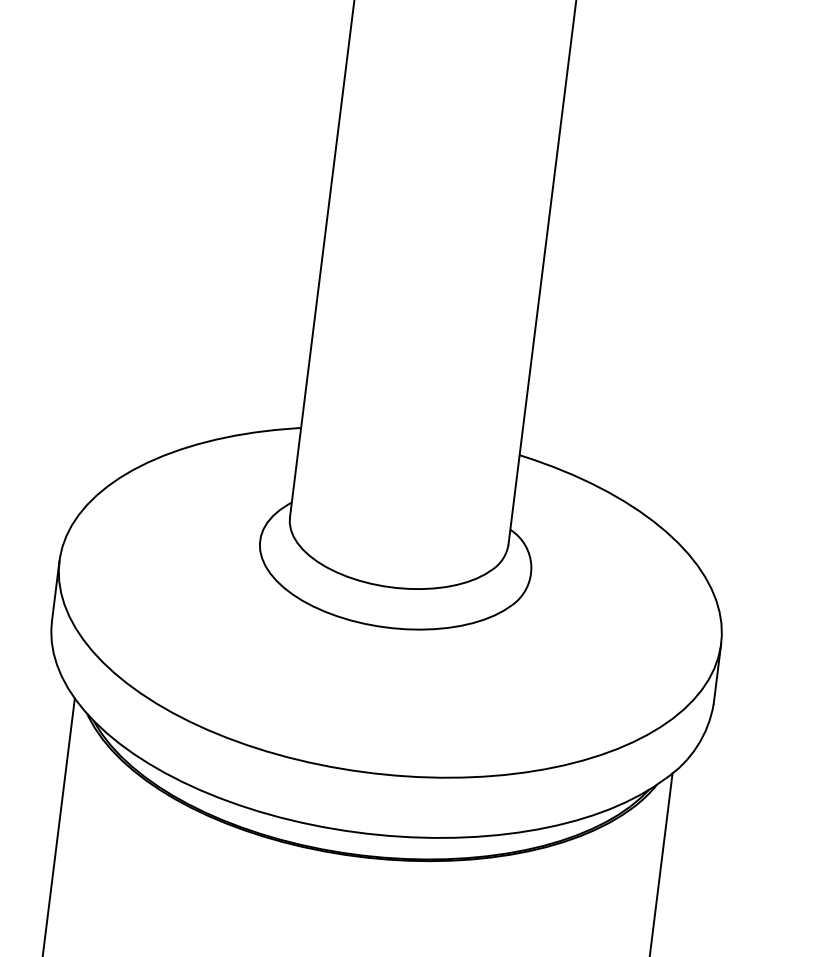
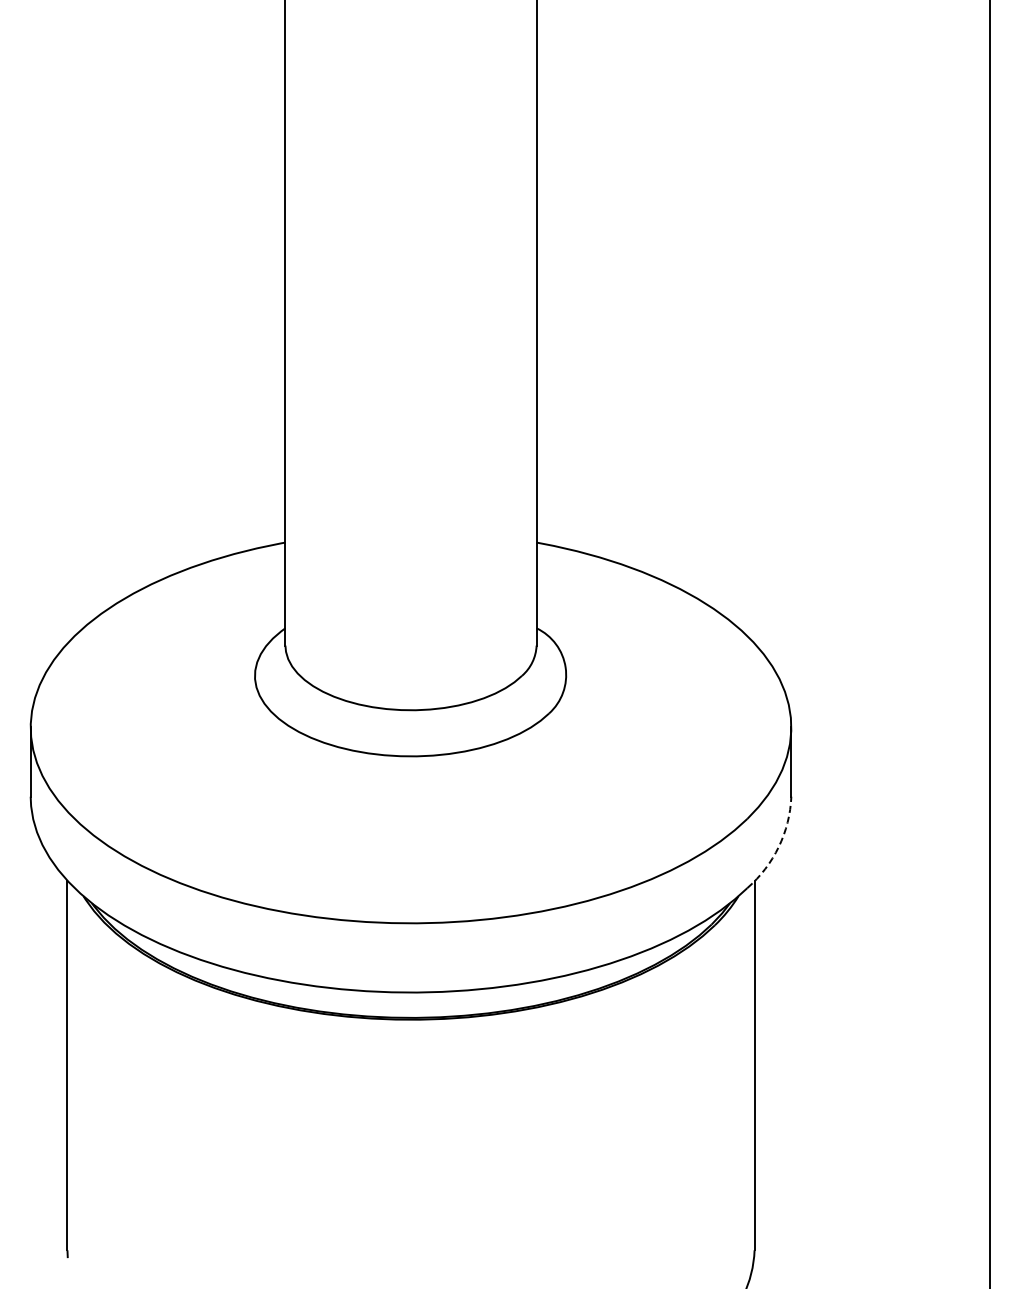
arc: (697, 745) -> (778, 846), solid -> dashed

